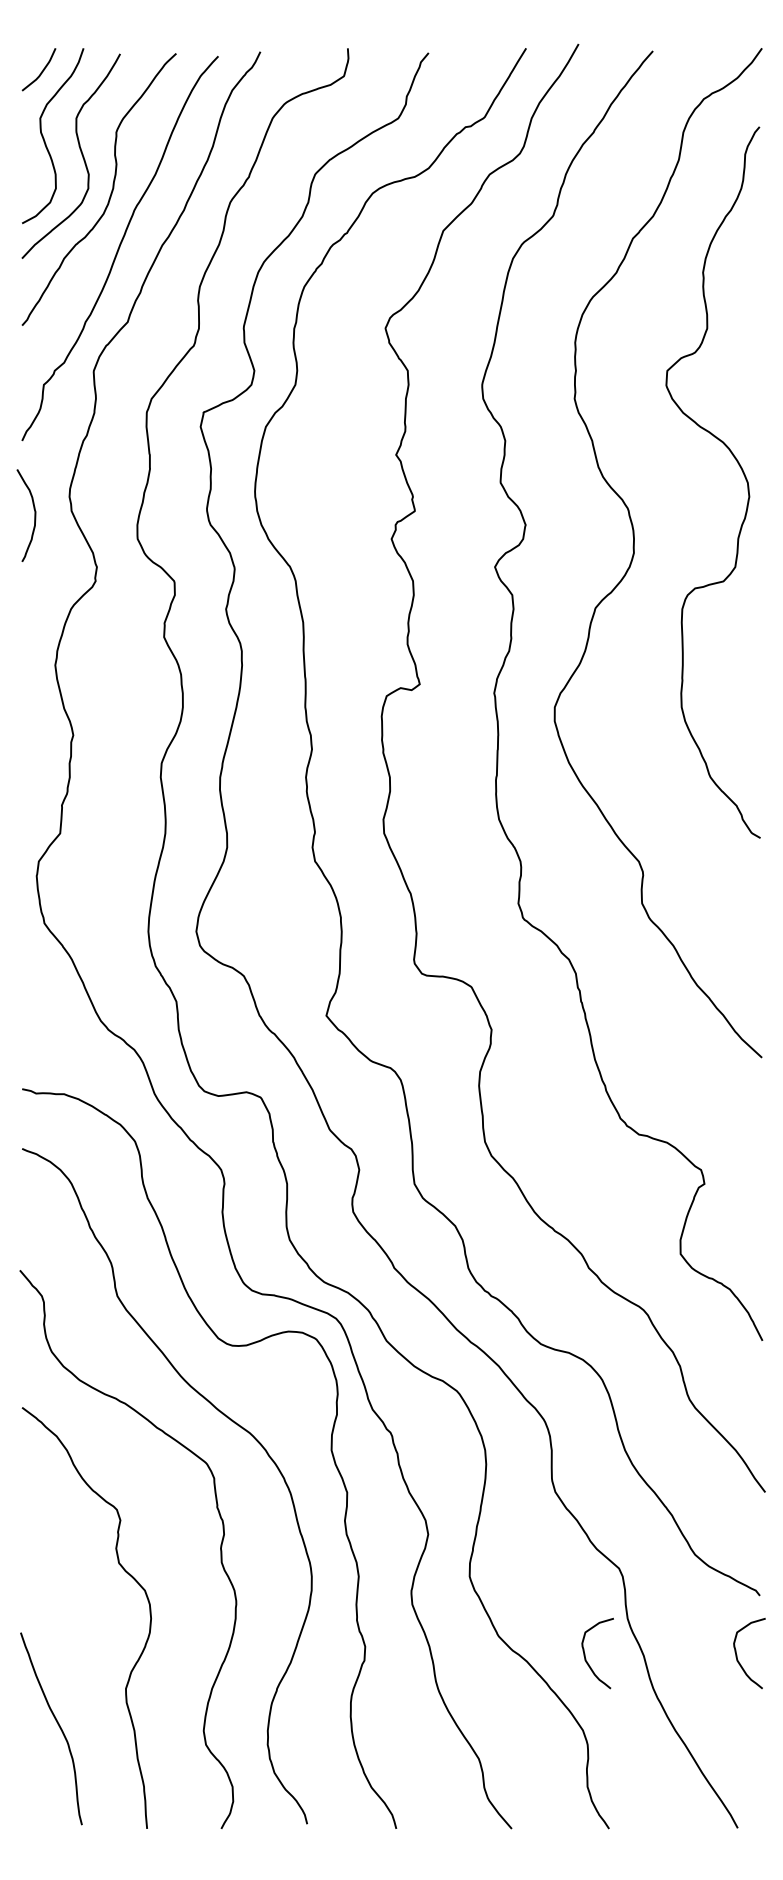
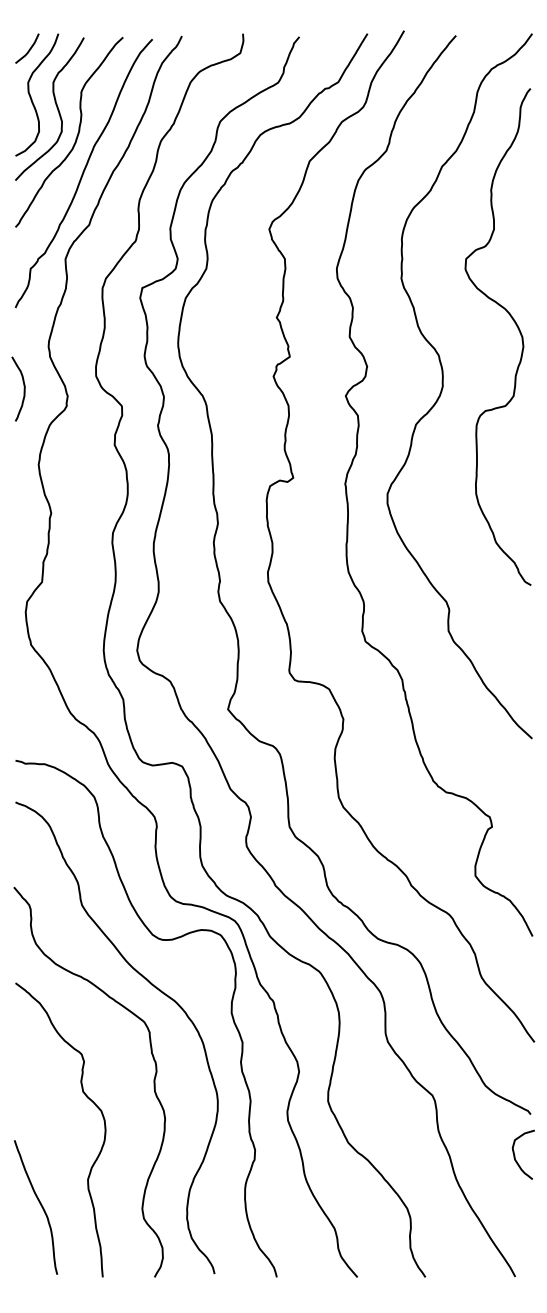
curve: (33, 514) -> (23, 388), moved
curve: (586, 1654) -> (409, 1155), removed

